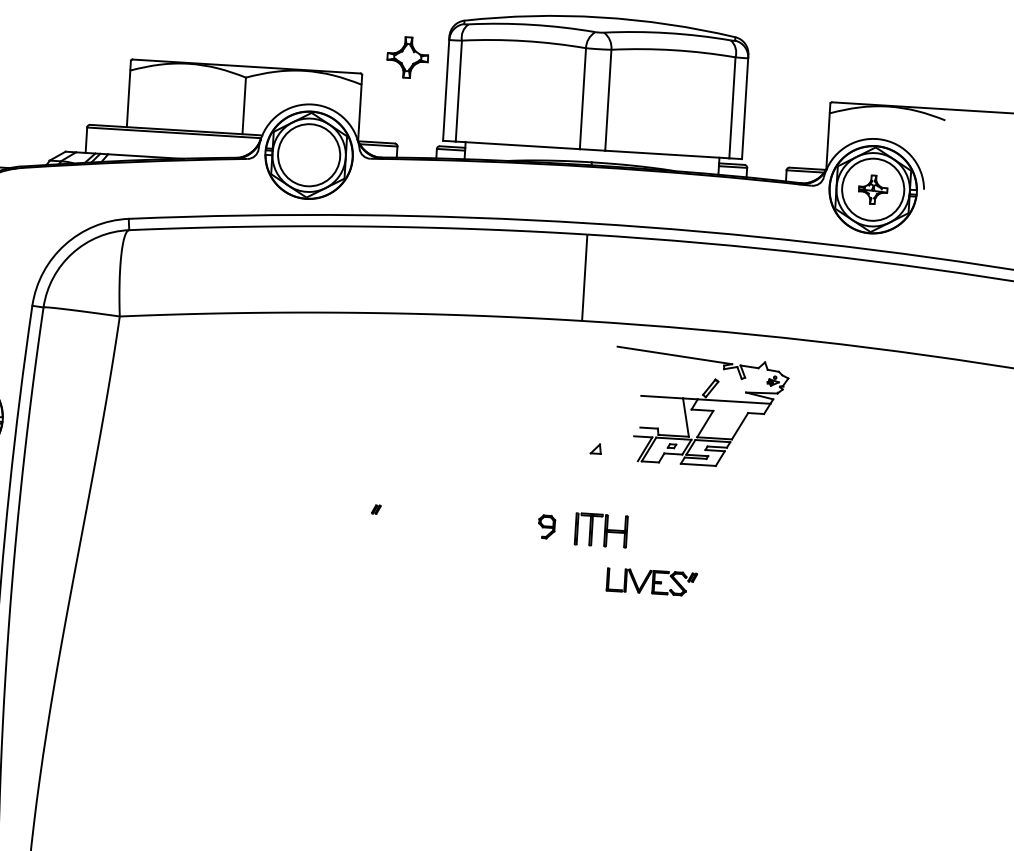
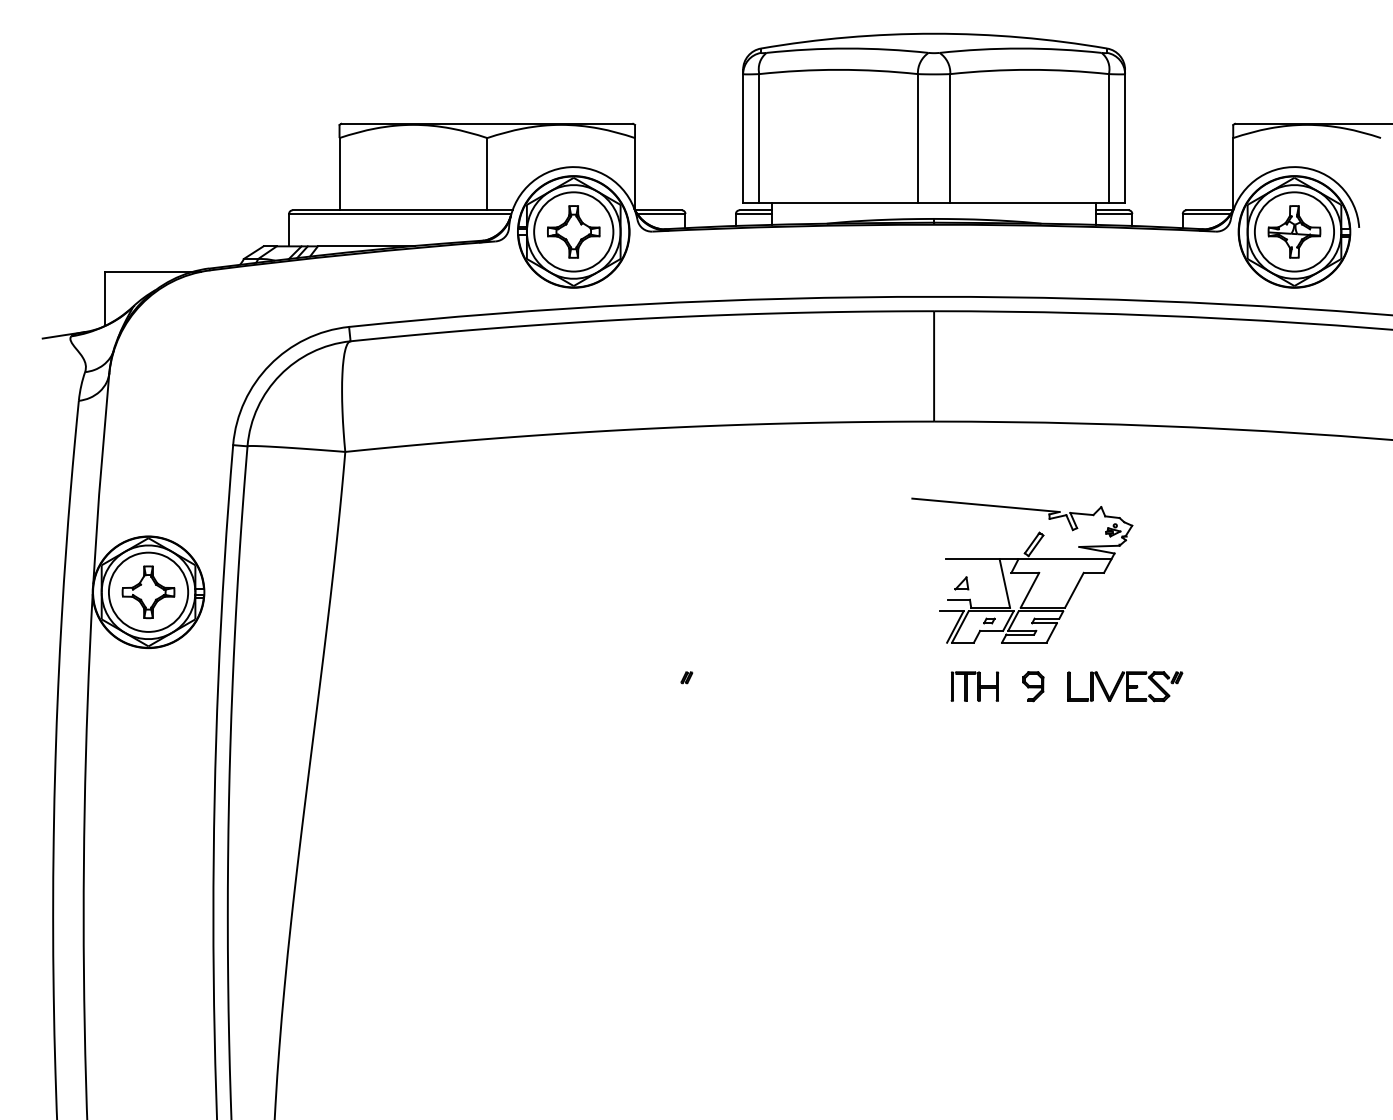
part: (407, 57) -> (573, 231), moved
part: (873, 189) -> (1294, 231), size x1.43
part: (700, 408) -> (1022, 570), moved
part: (547, 526) -> (1033, 686), moved
part: (601, 530) -> (974, 686), size x0.71
part: (652, 582) -> (1125, 686), moved

